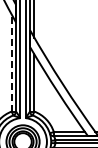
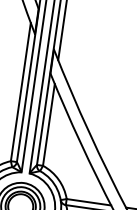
line: (11, 62) -> (20, 91), dashed -> solid

